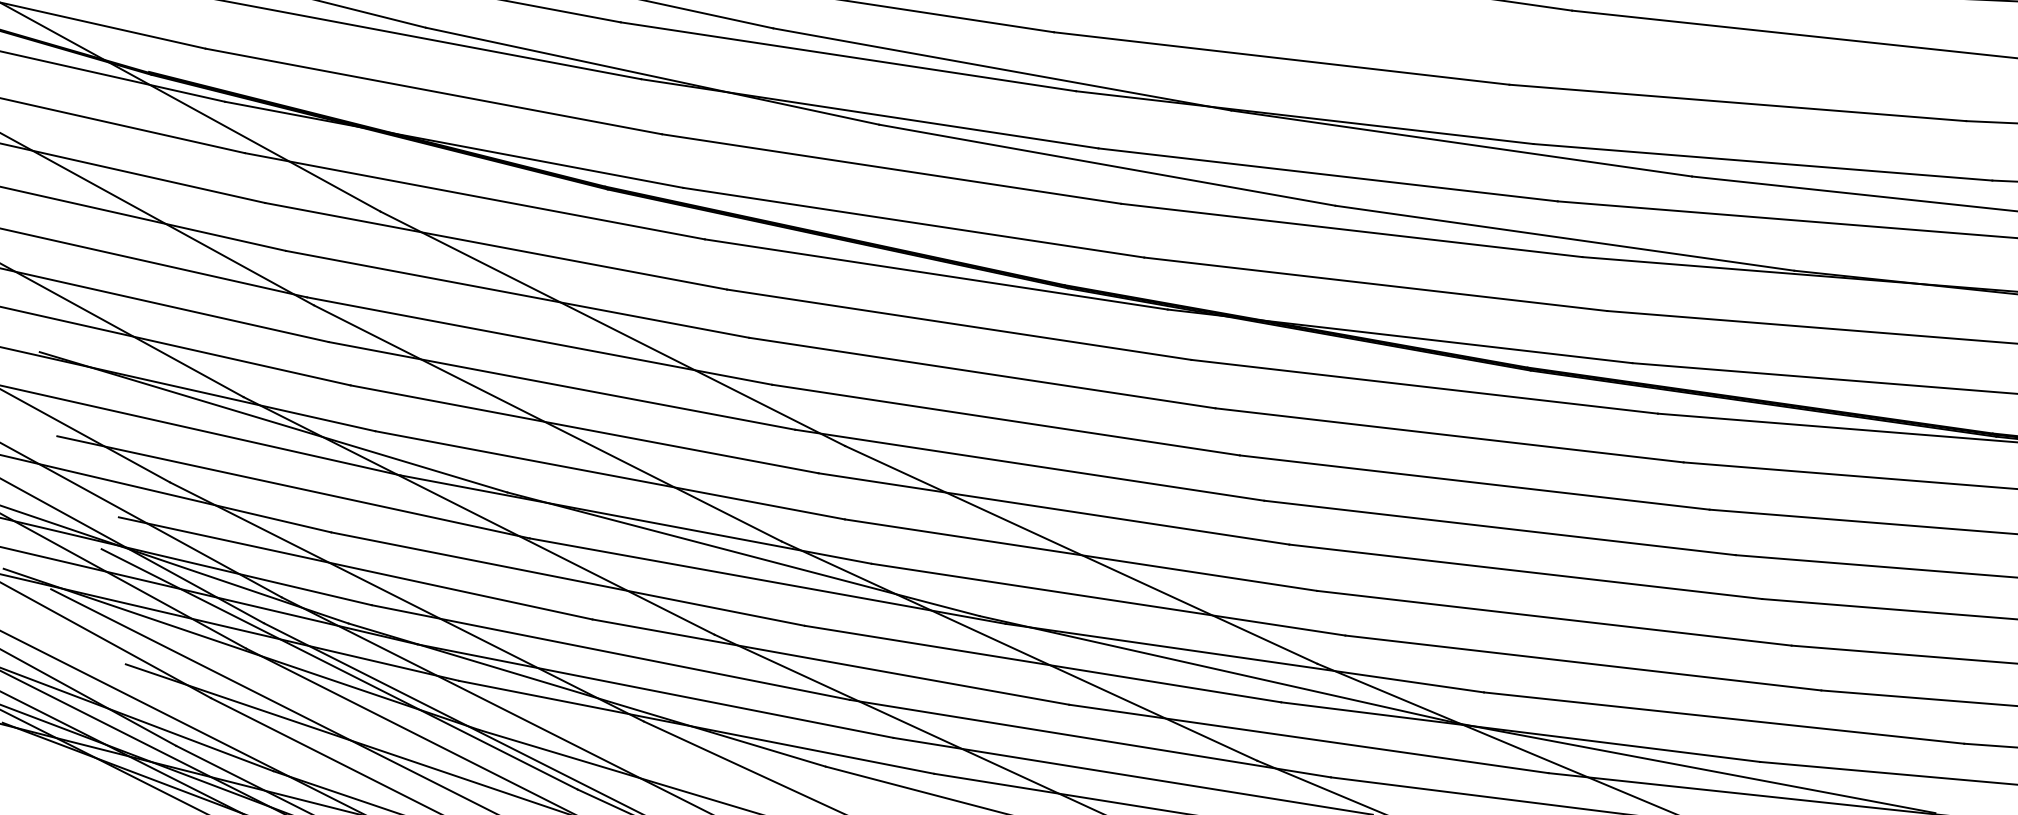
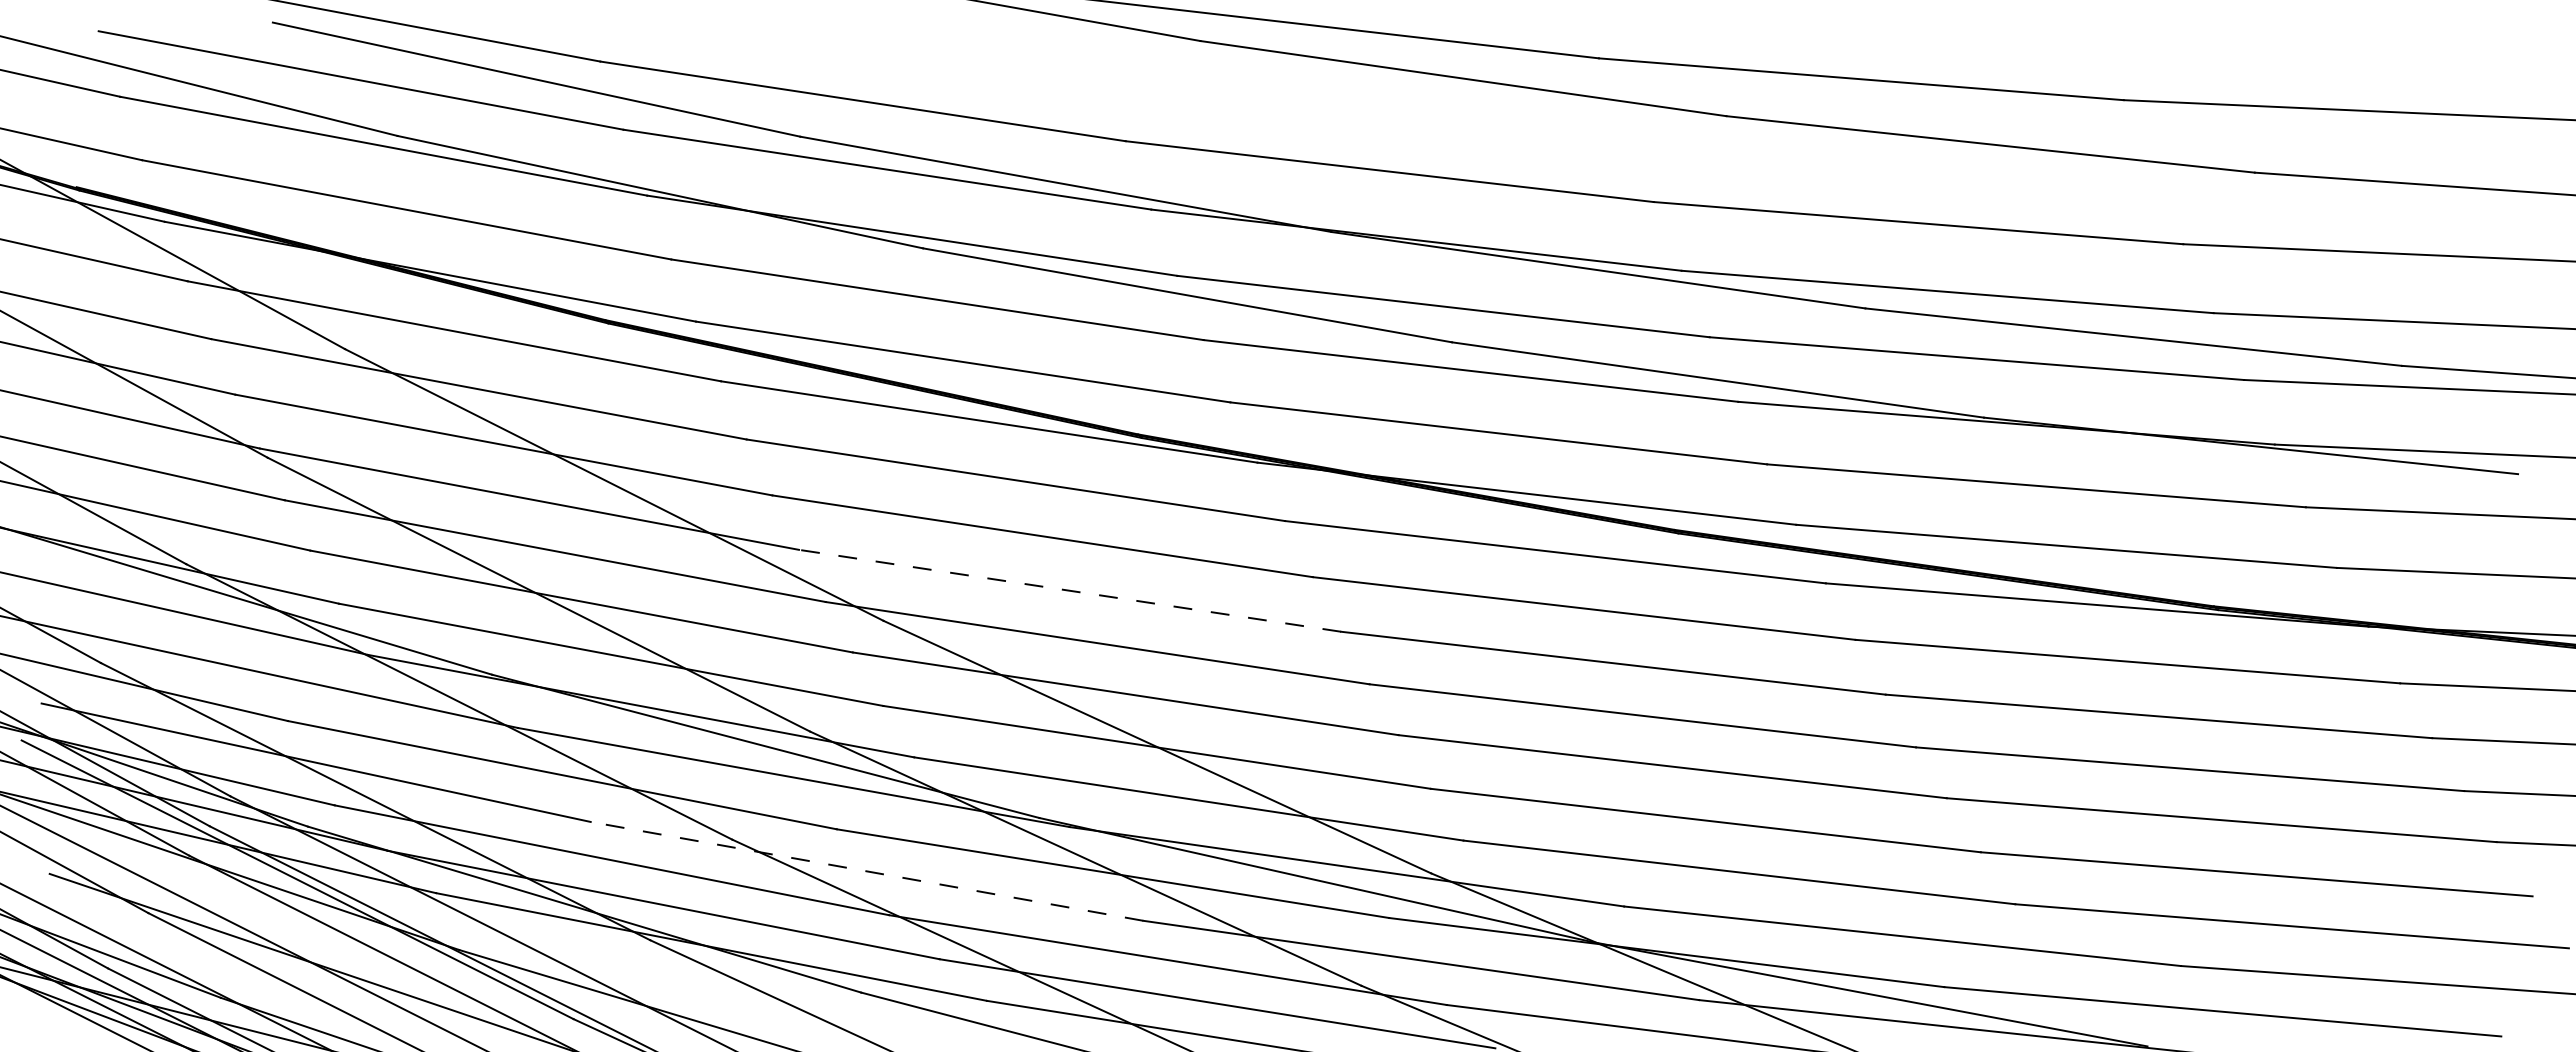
line: (1005, 419) -> (1069, 590), solid -> dashed
line: (831, 662) -> (867, 871), solid -> dashed

